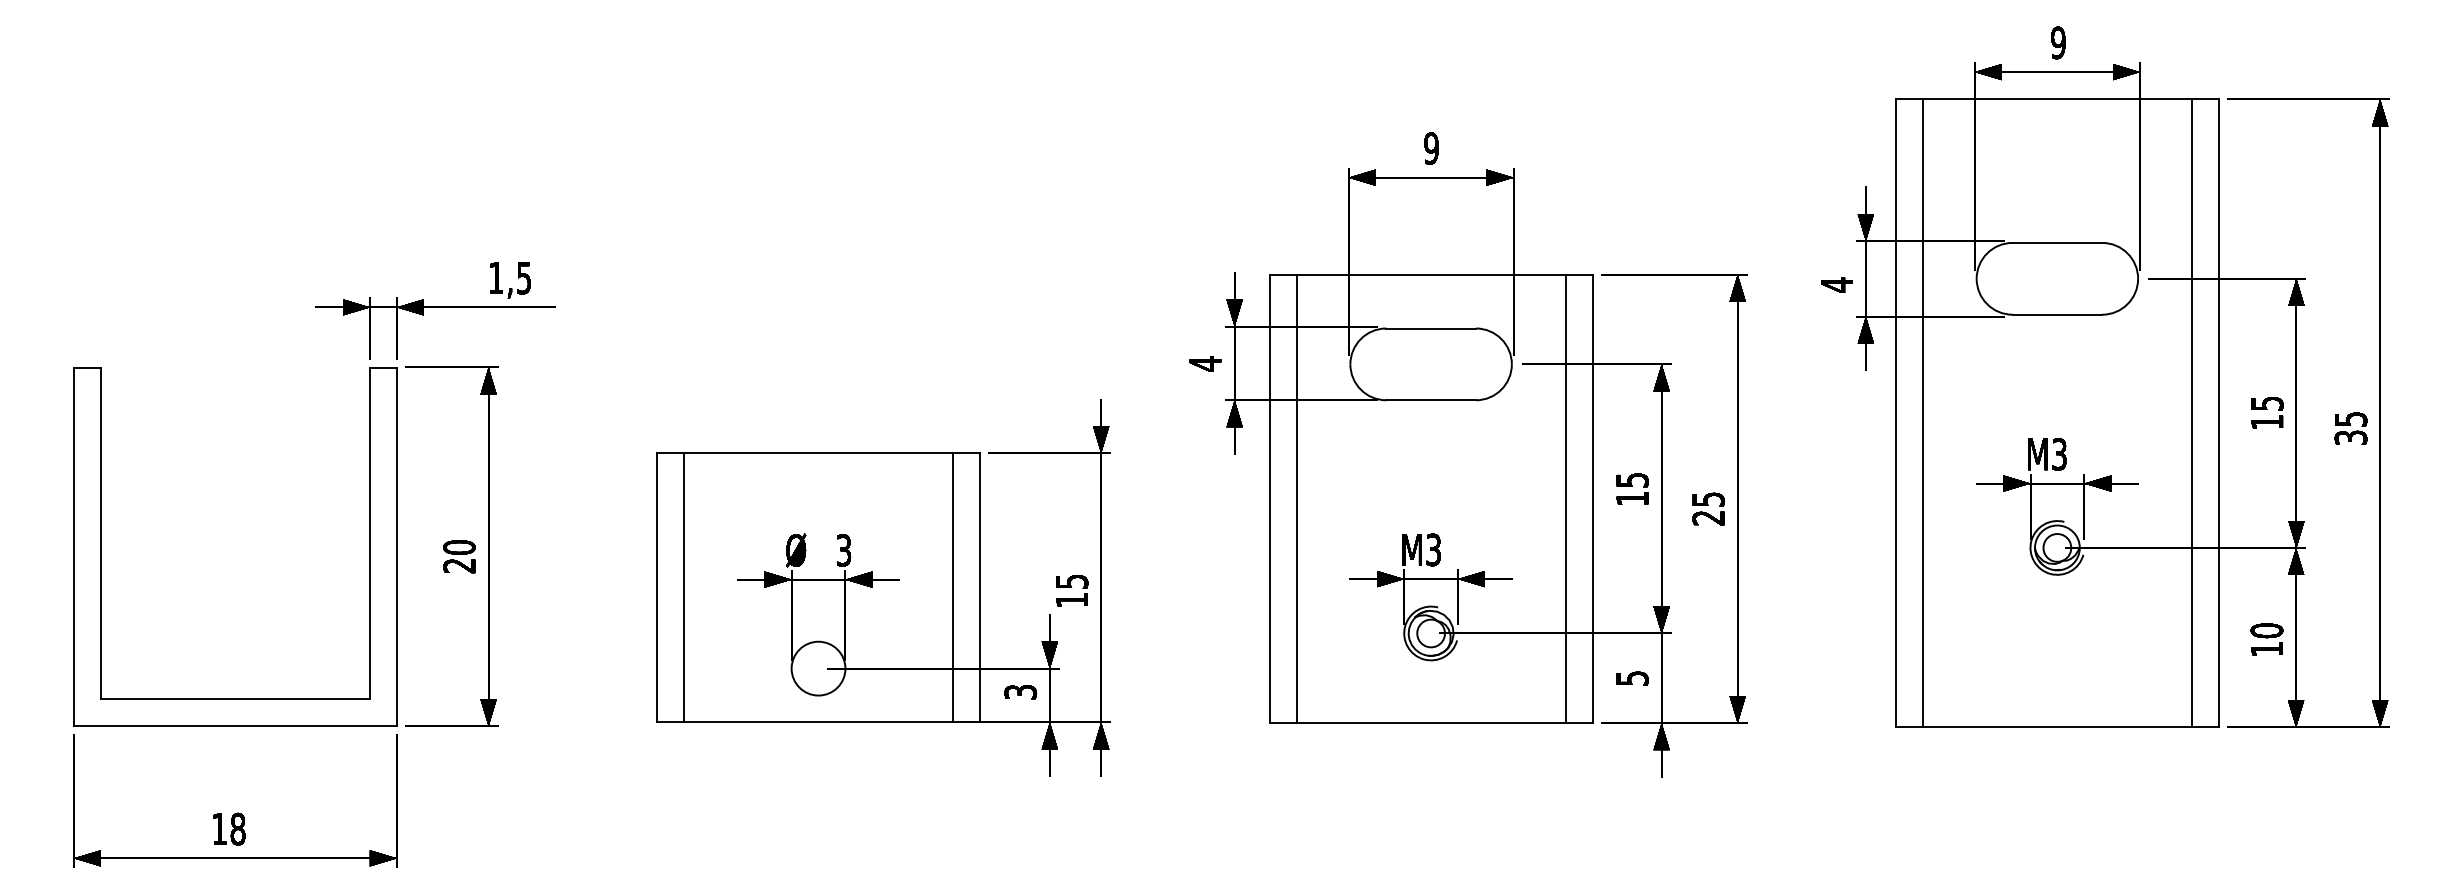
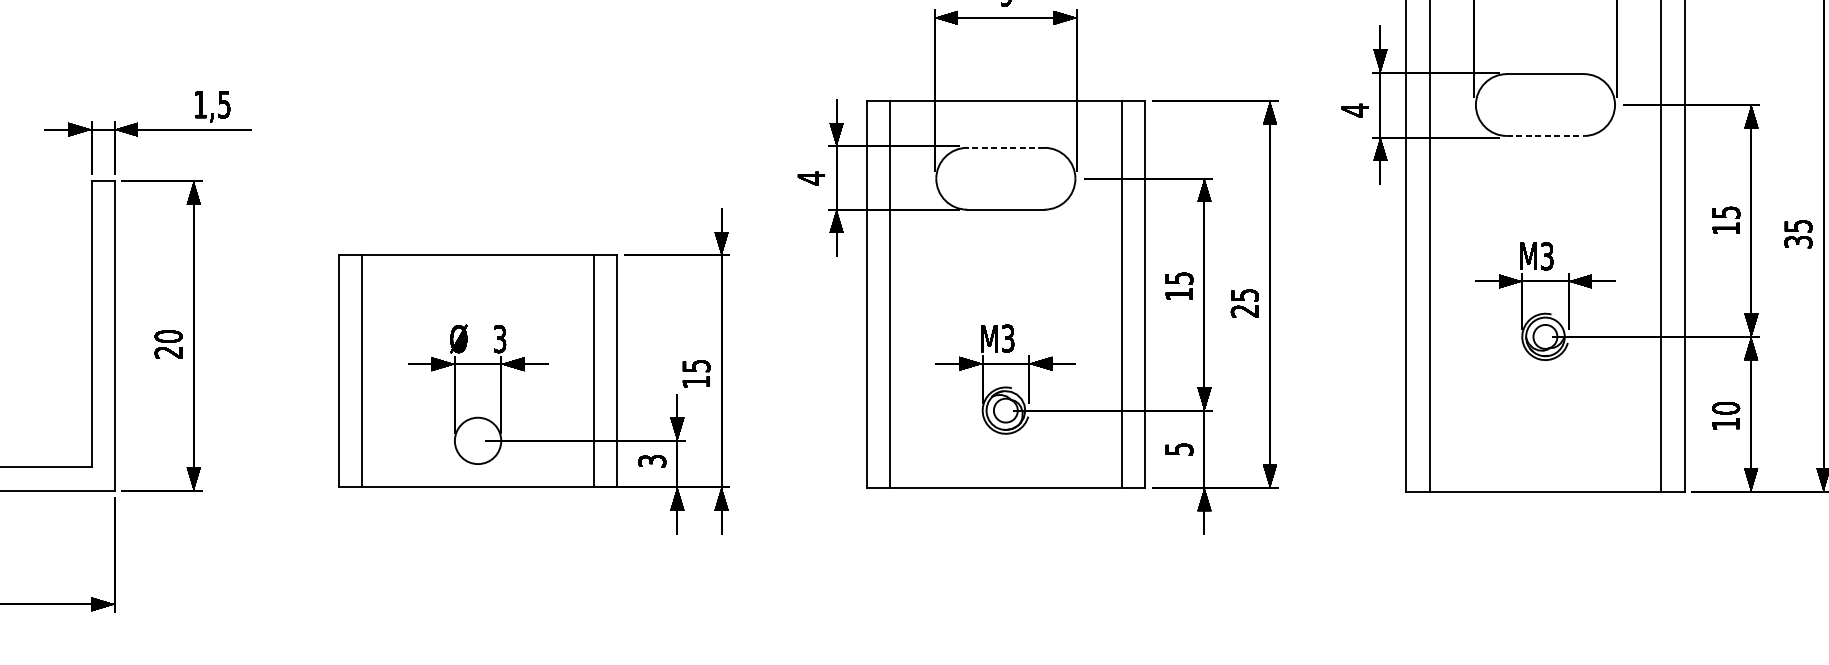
line: (2057, 314) -> (1545, 135), solid -> dashed
line: (1431, 328) -> (1006, 147), solid -> dashed

